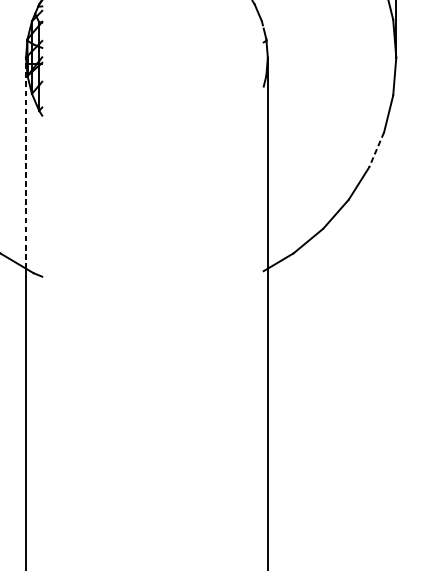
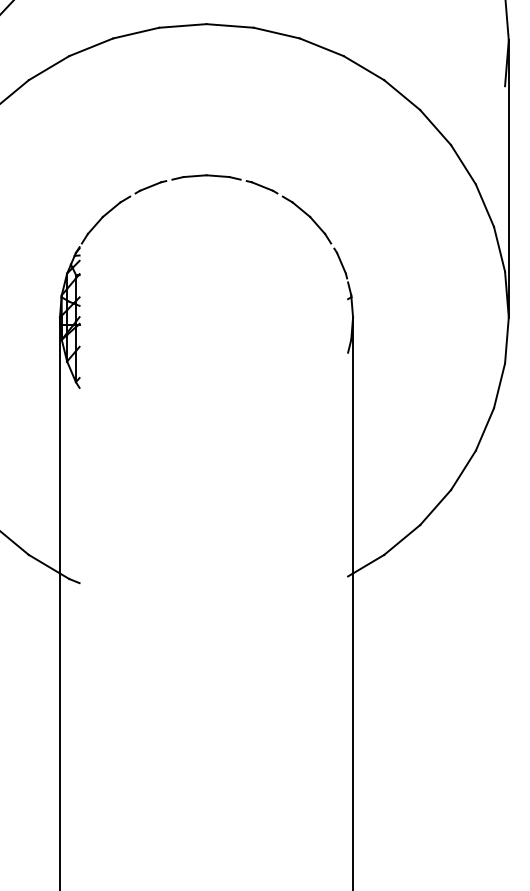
line: (376, 149) -> (484, 429), dashed -> solid
line: (25, 163) -> (59, 445), dashed -> solid

